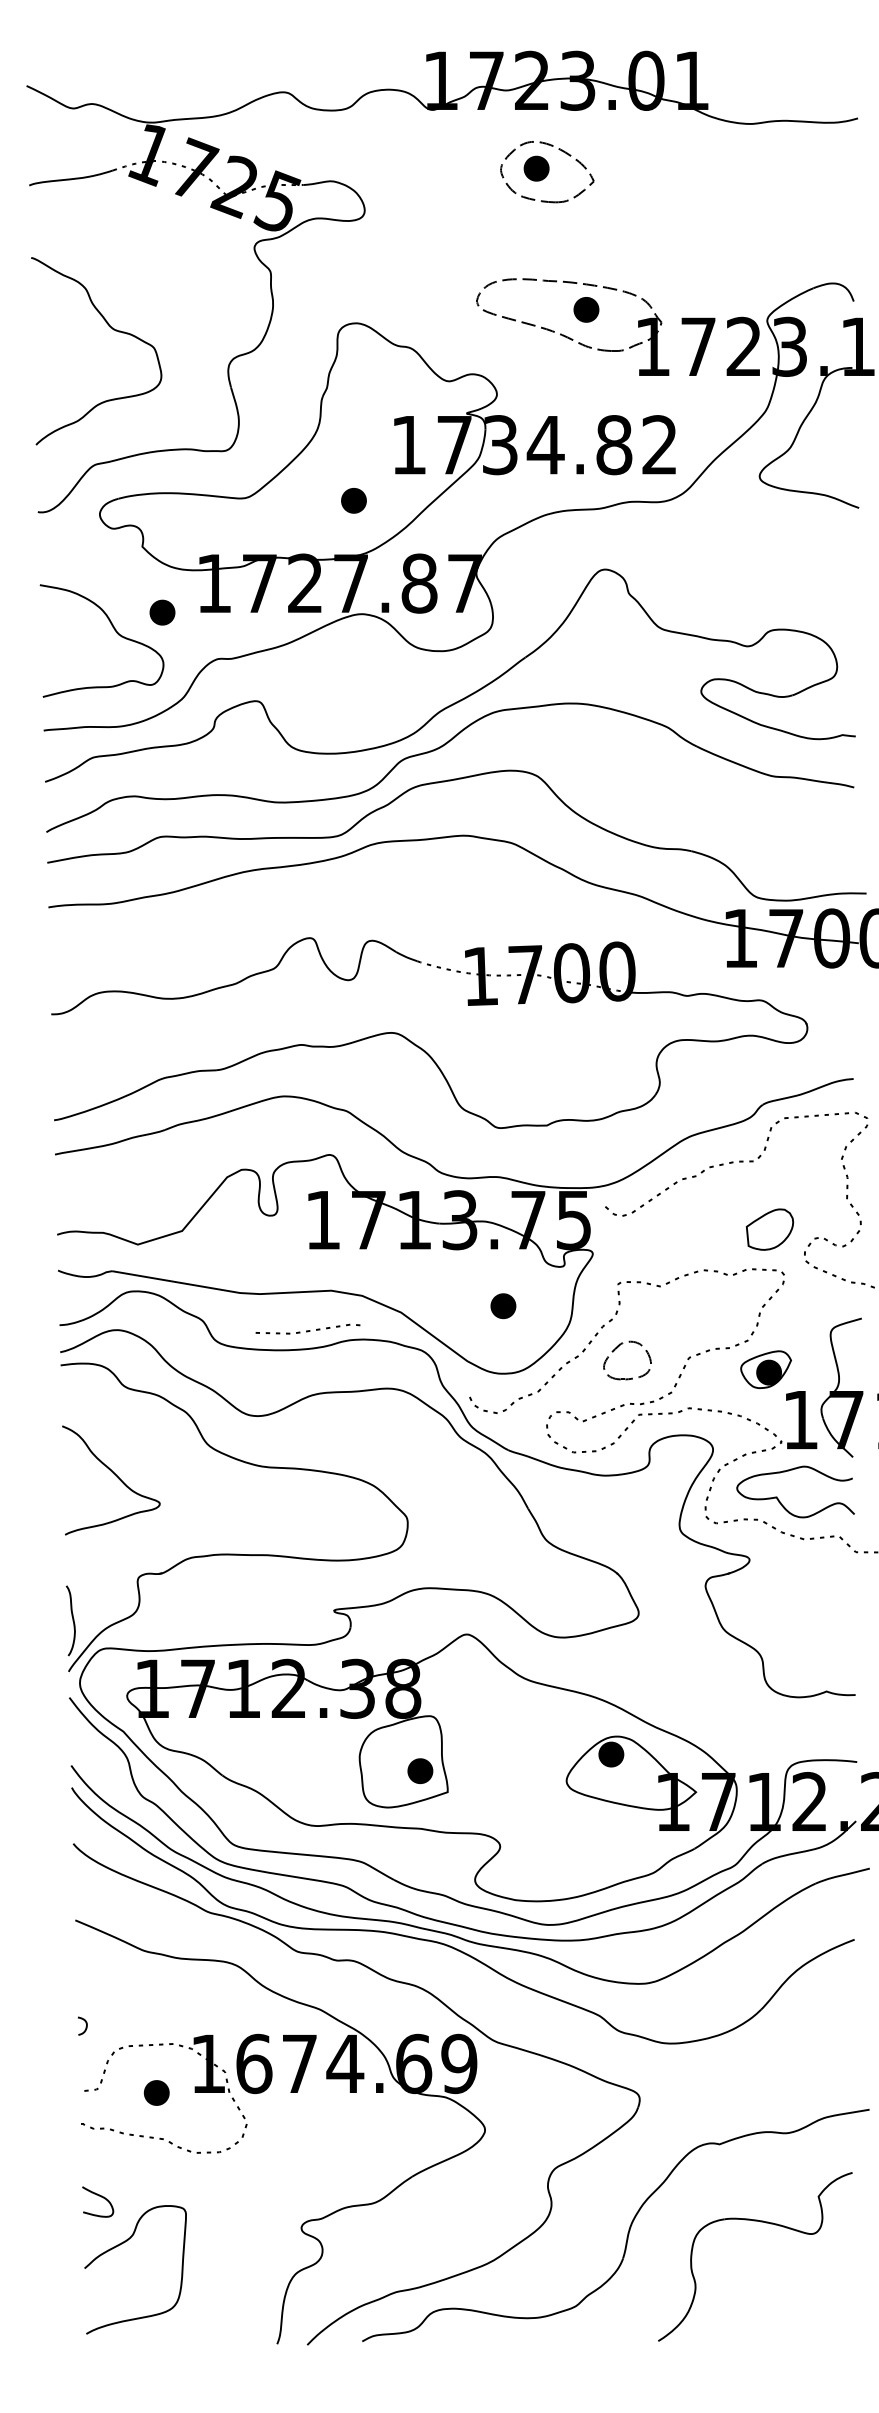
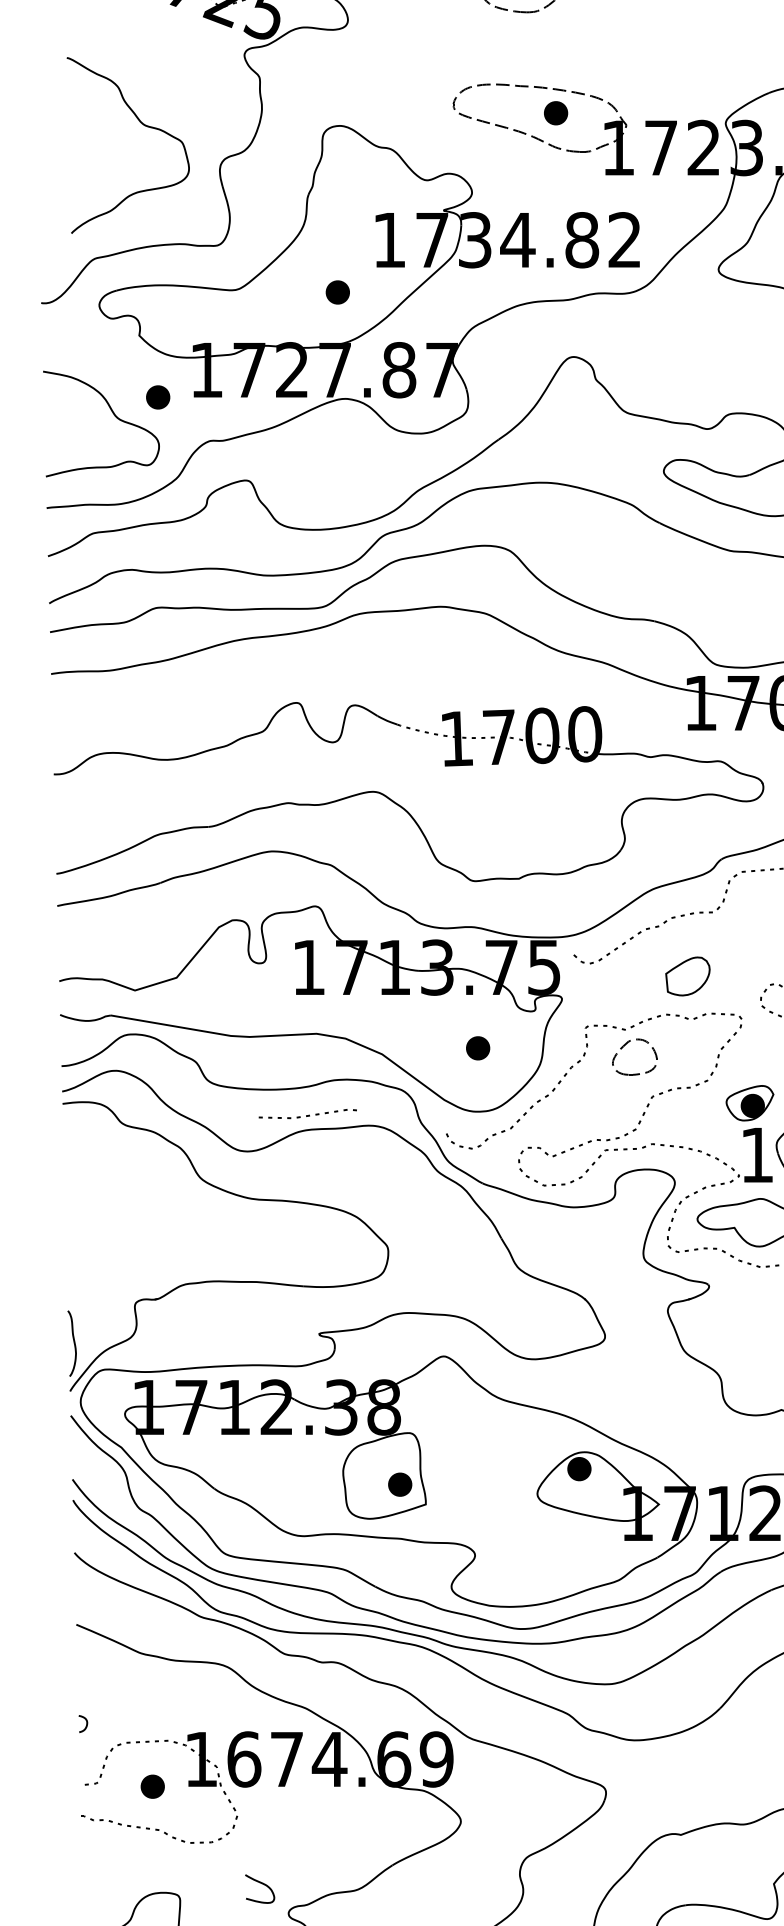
curve: (113, 330) -> (144, 126), moved
part: (769, 1229) -> (687, 976), moved
line: (307, 1330) -> (307, 1115), moved
part: (616, 1349) -> (624, 1046), moved
part: (765, 1369) -> (749, 1103), moved
curve: (115, 1475) -> (114, 1207), removed
curve: (98, 2196) -> (260, 1883), moved

